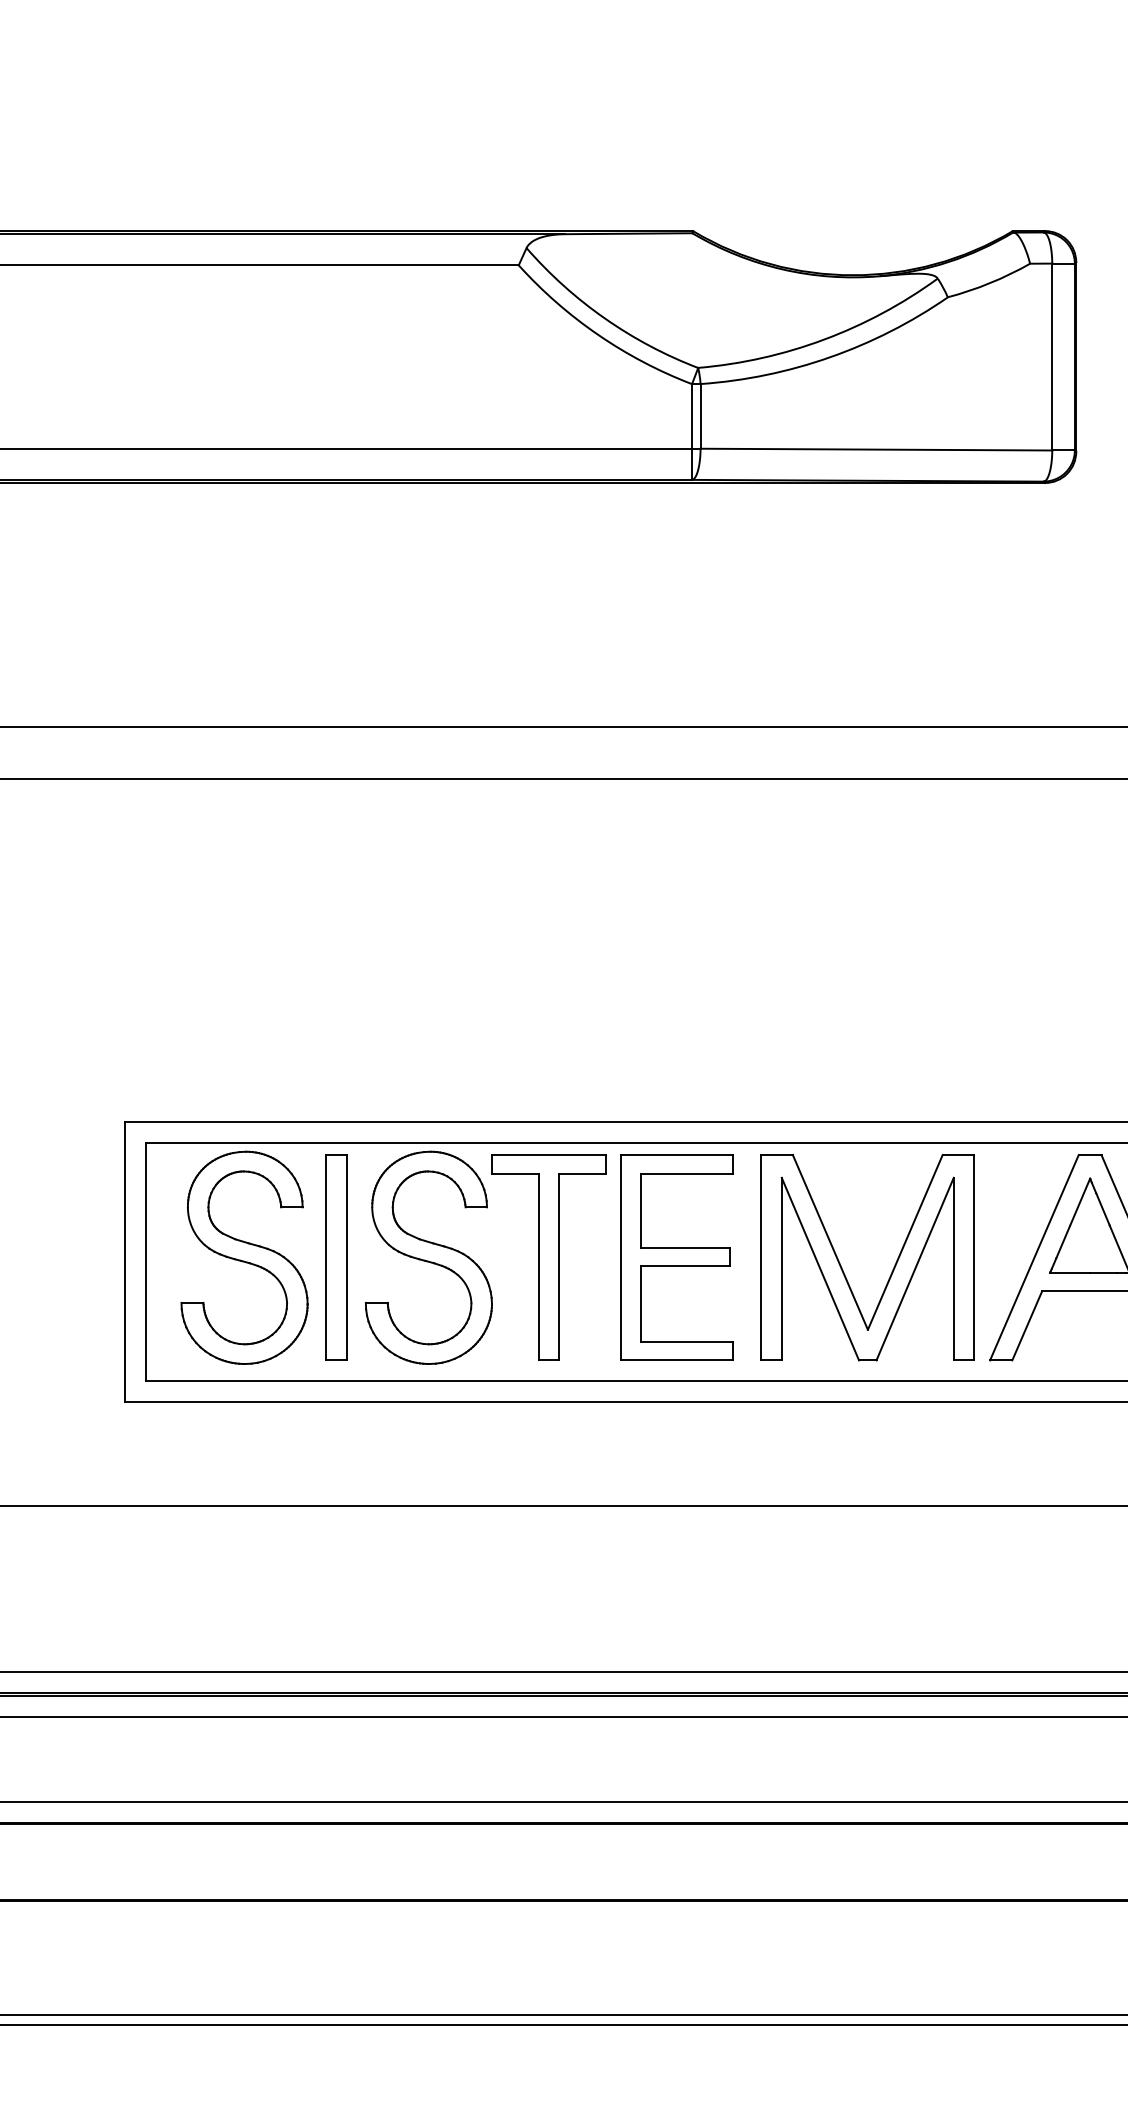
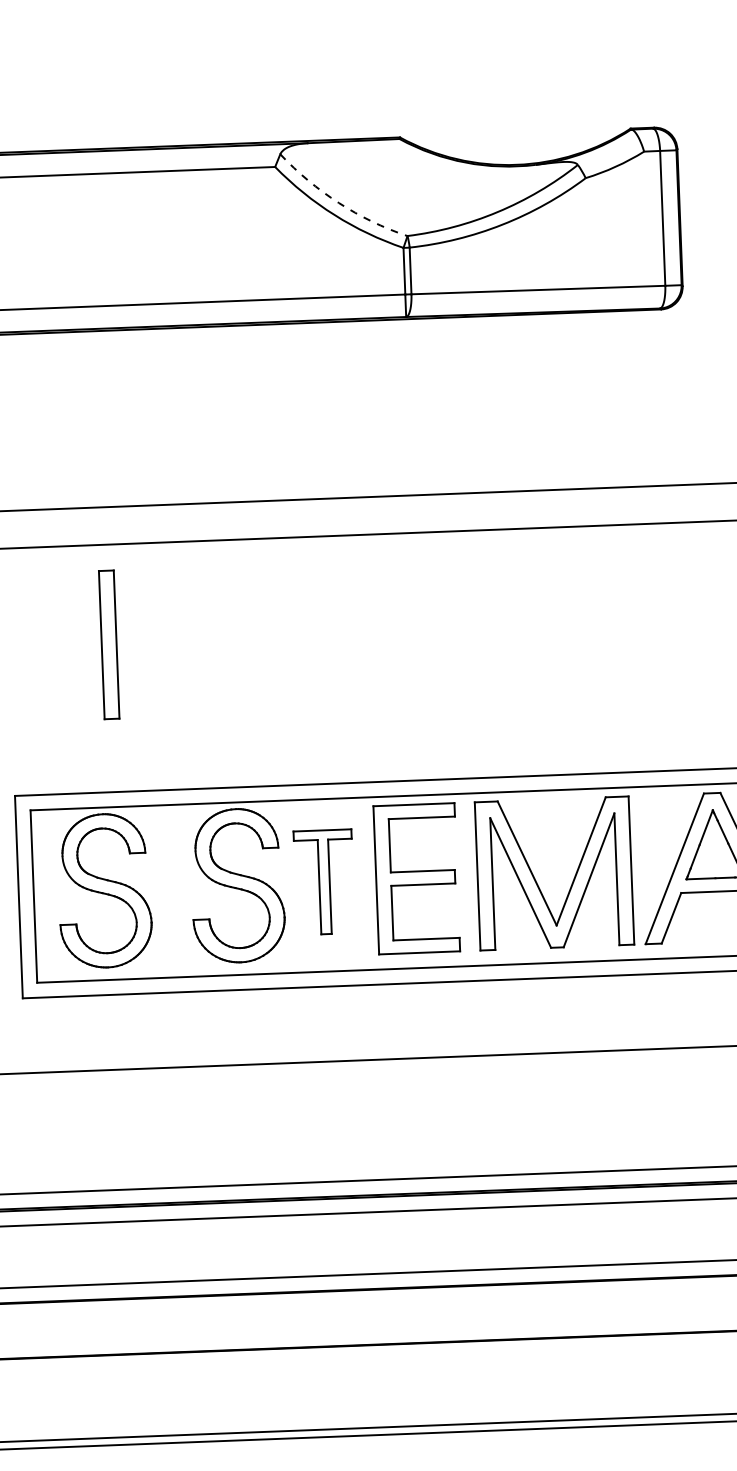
arc: (605, 318) -> (339, 202), solid -> dashed
part: (336, 1257) -> (109, 644), moved
part: (548, 1257) -> (324, 882), size x0.7

